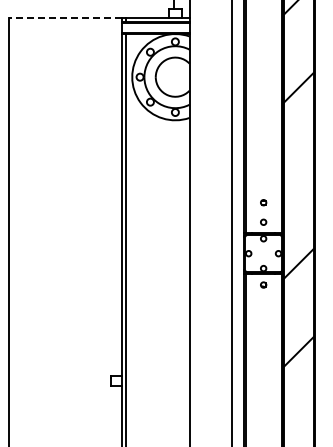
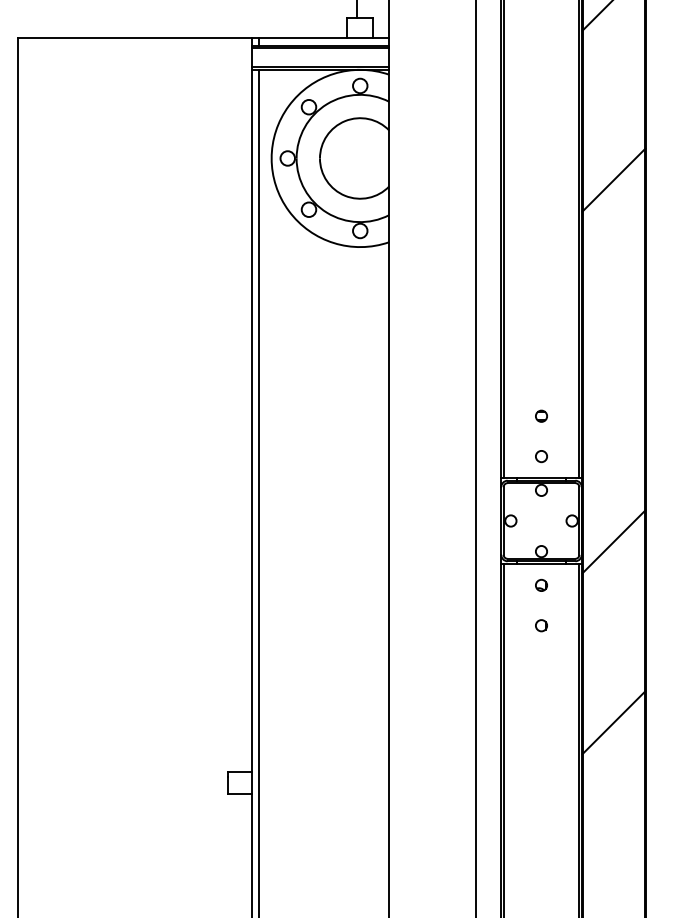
line: (65, 18) -> (134, 37), dashed -> solid
part: (263, 304) -> (541, 625), added

